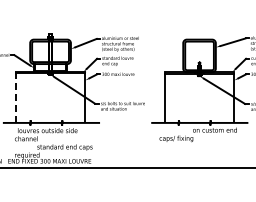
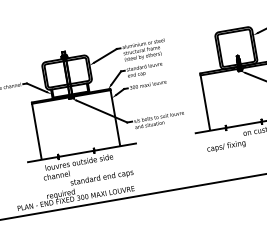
line: (15, 97) -> (36, 131), dashed -> solid

